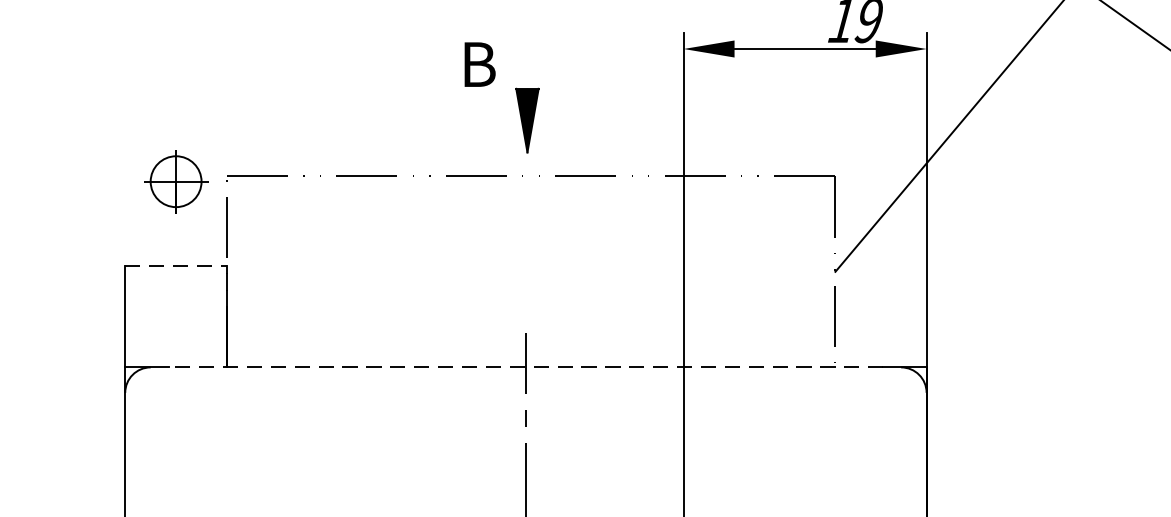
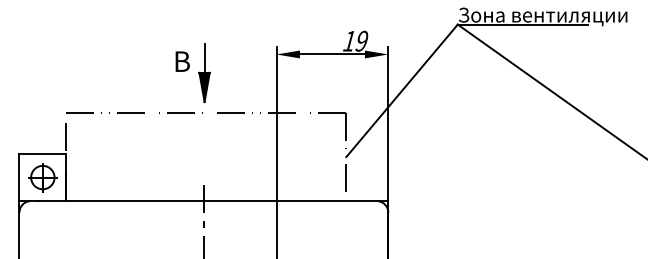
line: (527, 55) -> (204, 57), added
part: (175, 181) -> (42, 177), moved
line: (177, 266) -> (43, 154), dashed -> solid
line: (525, 366) -> (203, 200), dashed -> solid

